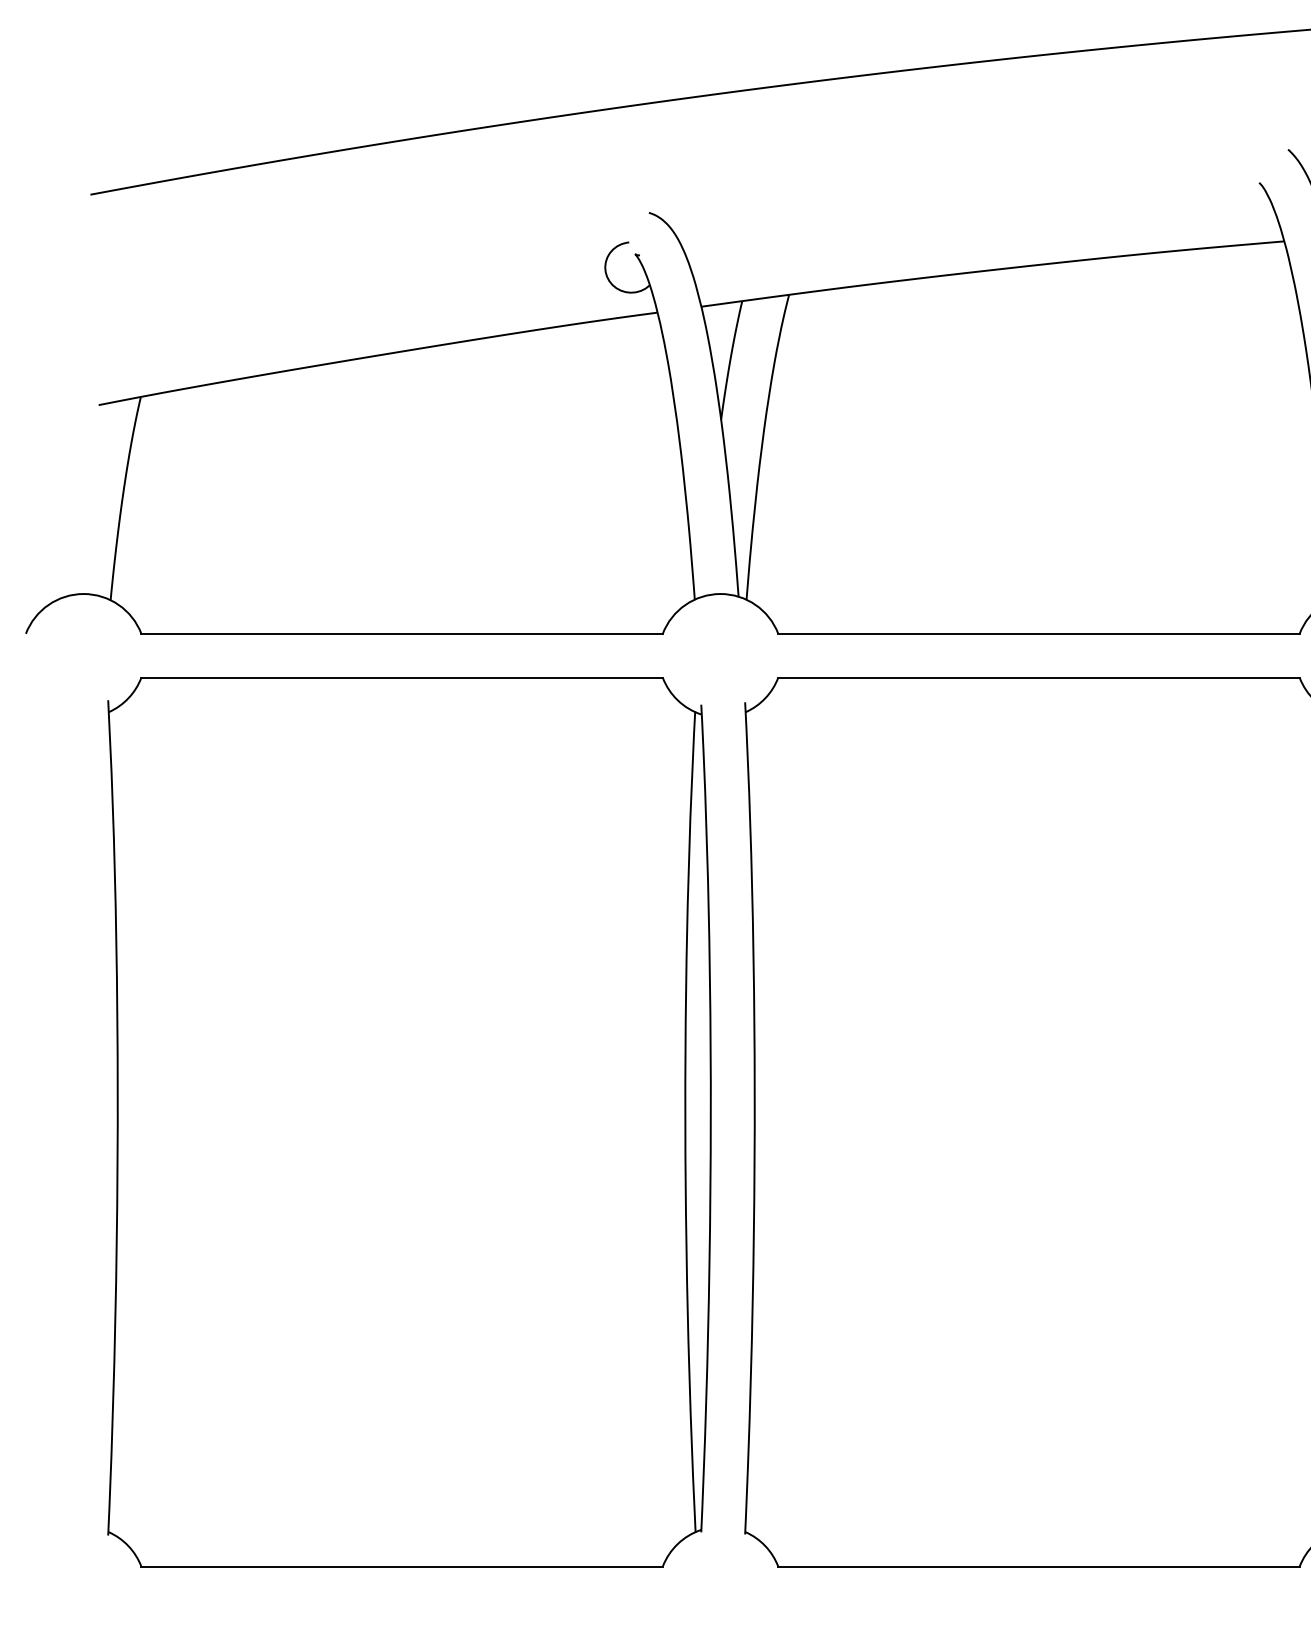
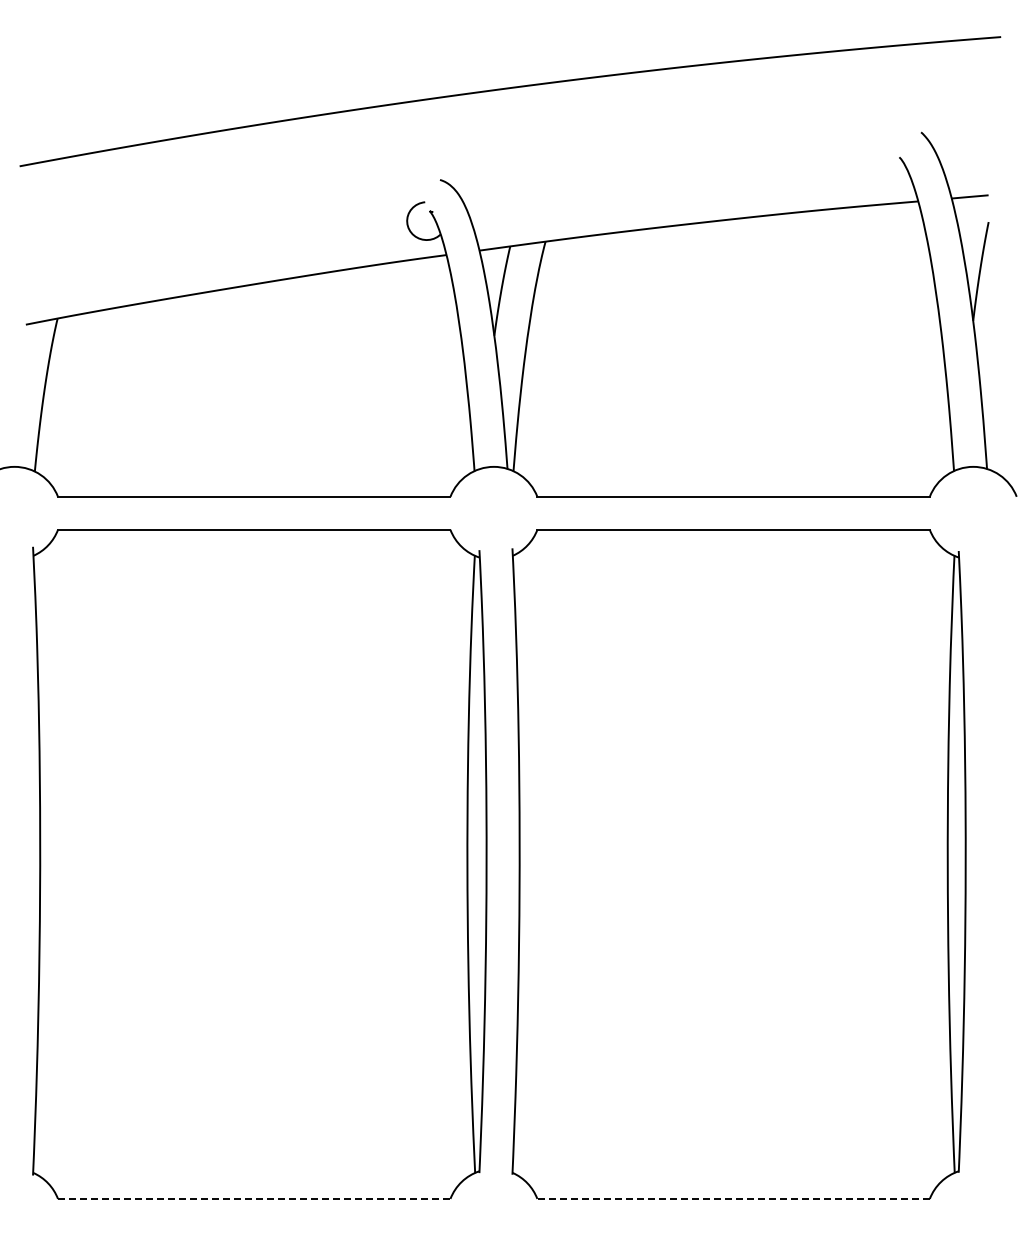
line: (401, 1566) -> (253, 1198), solid -> dashed
line: (1038, 1566) -> (733, 1198), solid -> dashed

